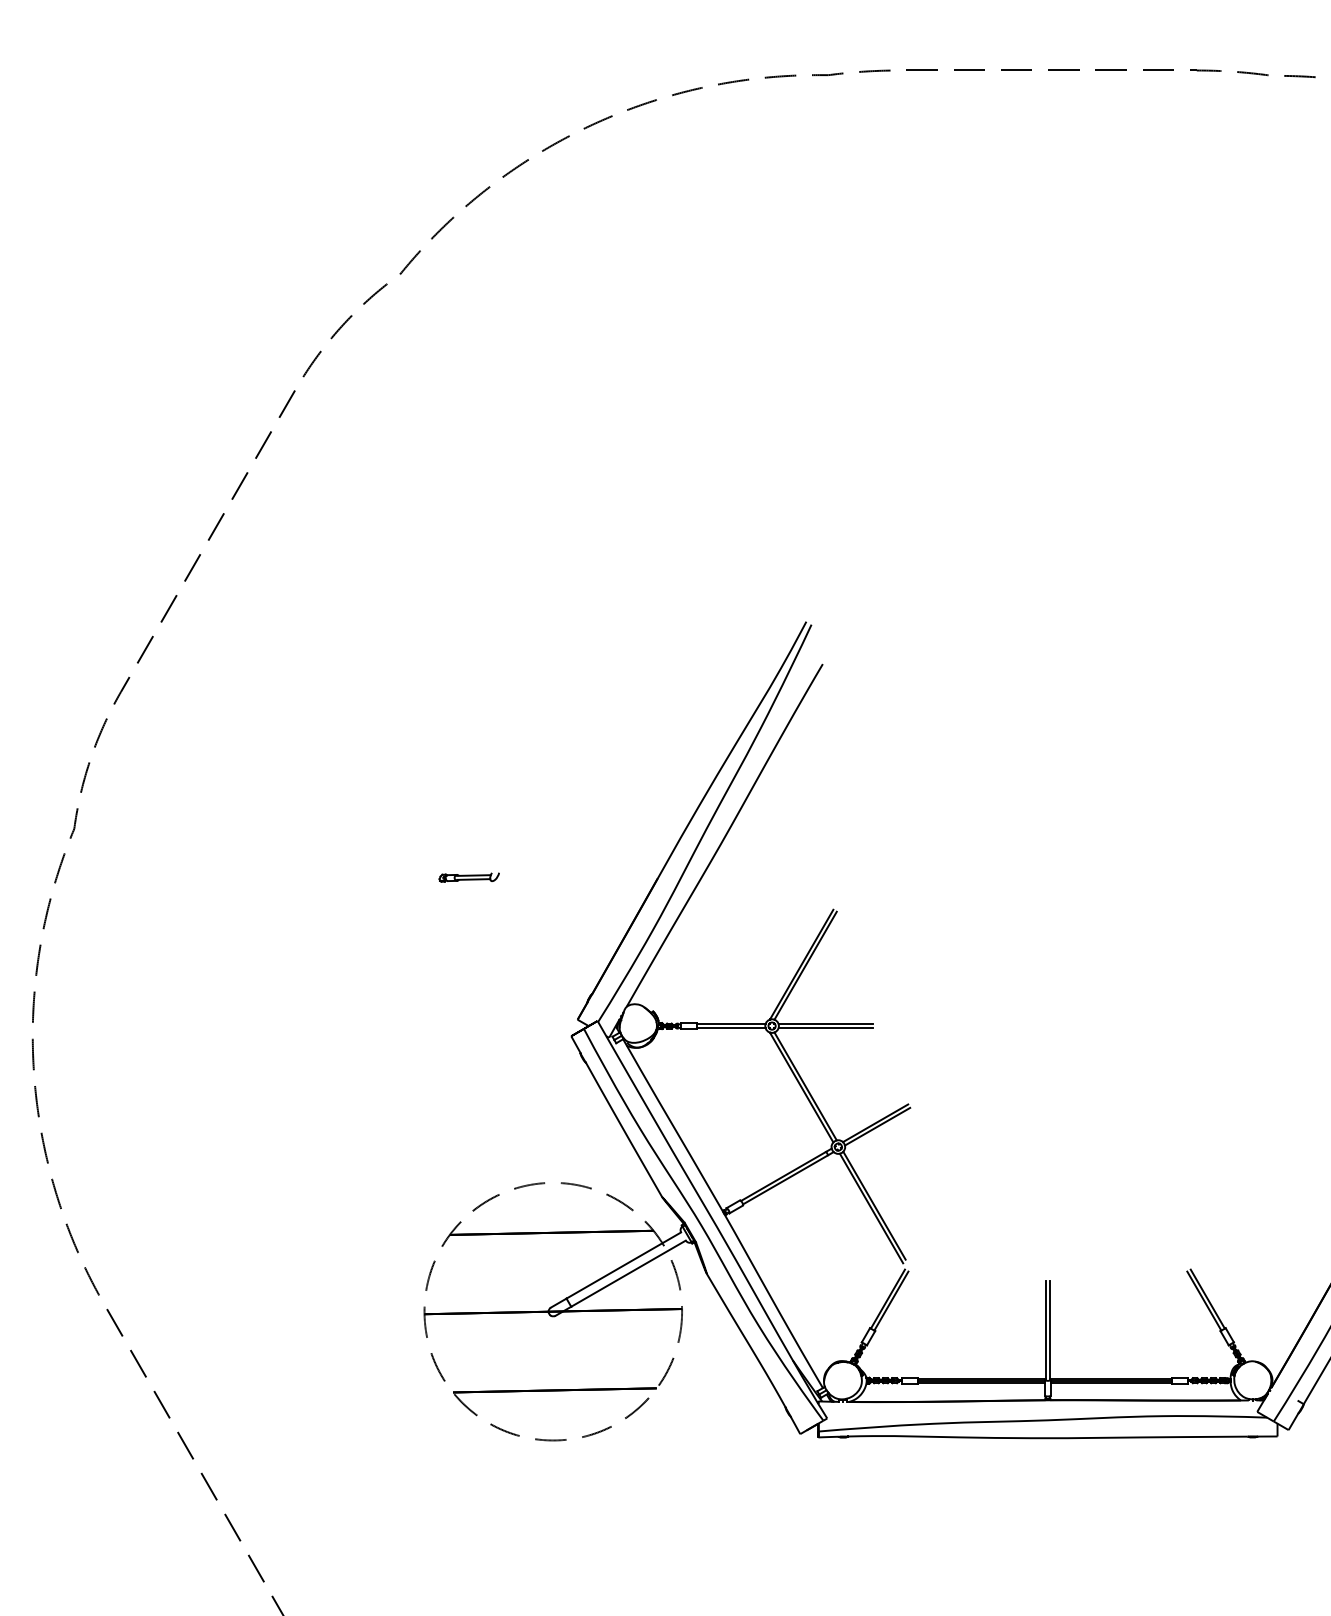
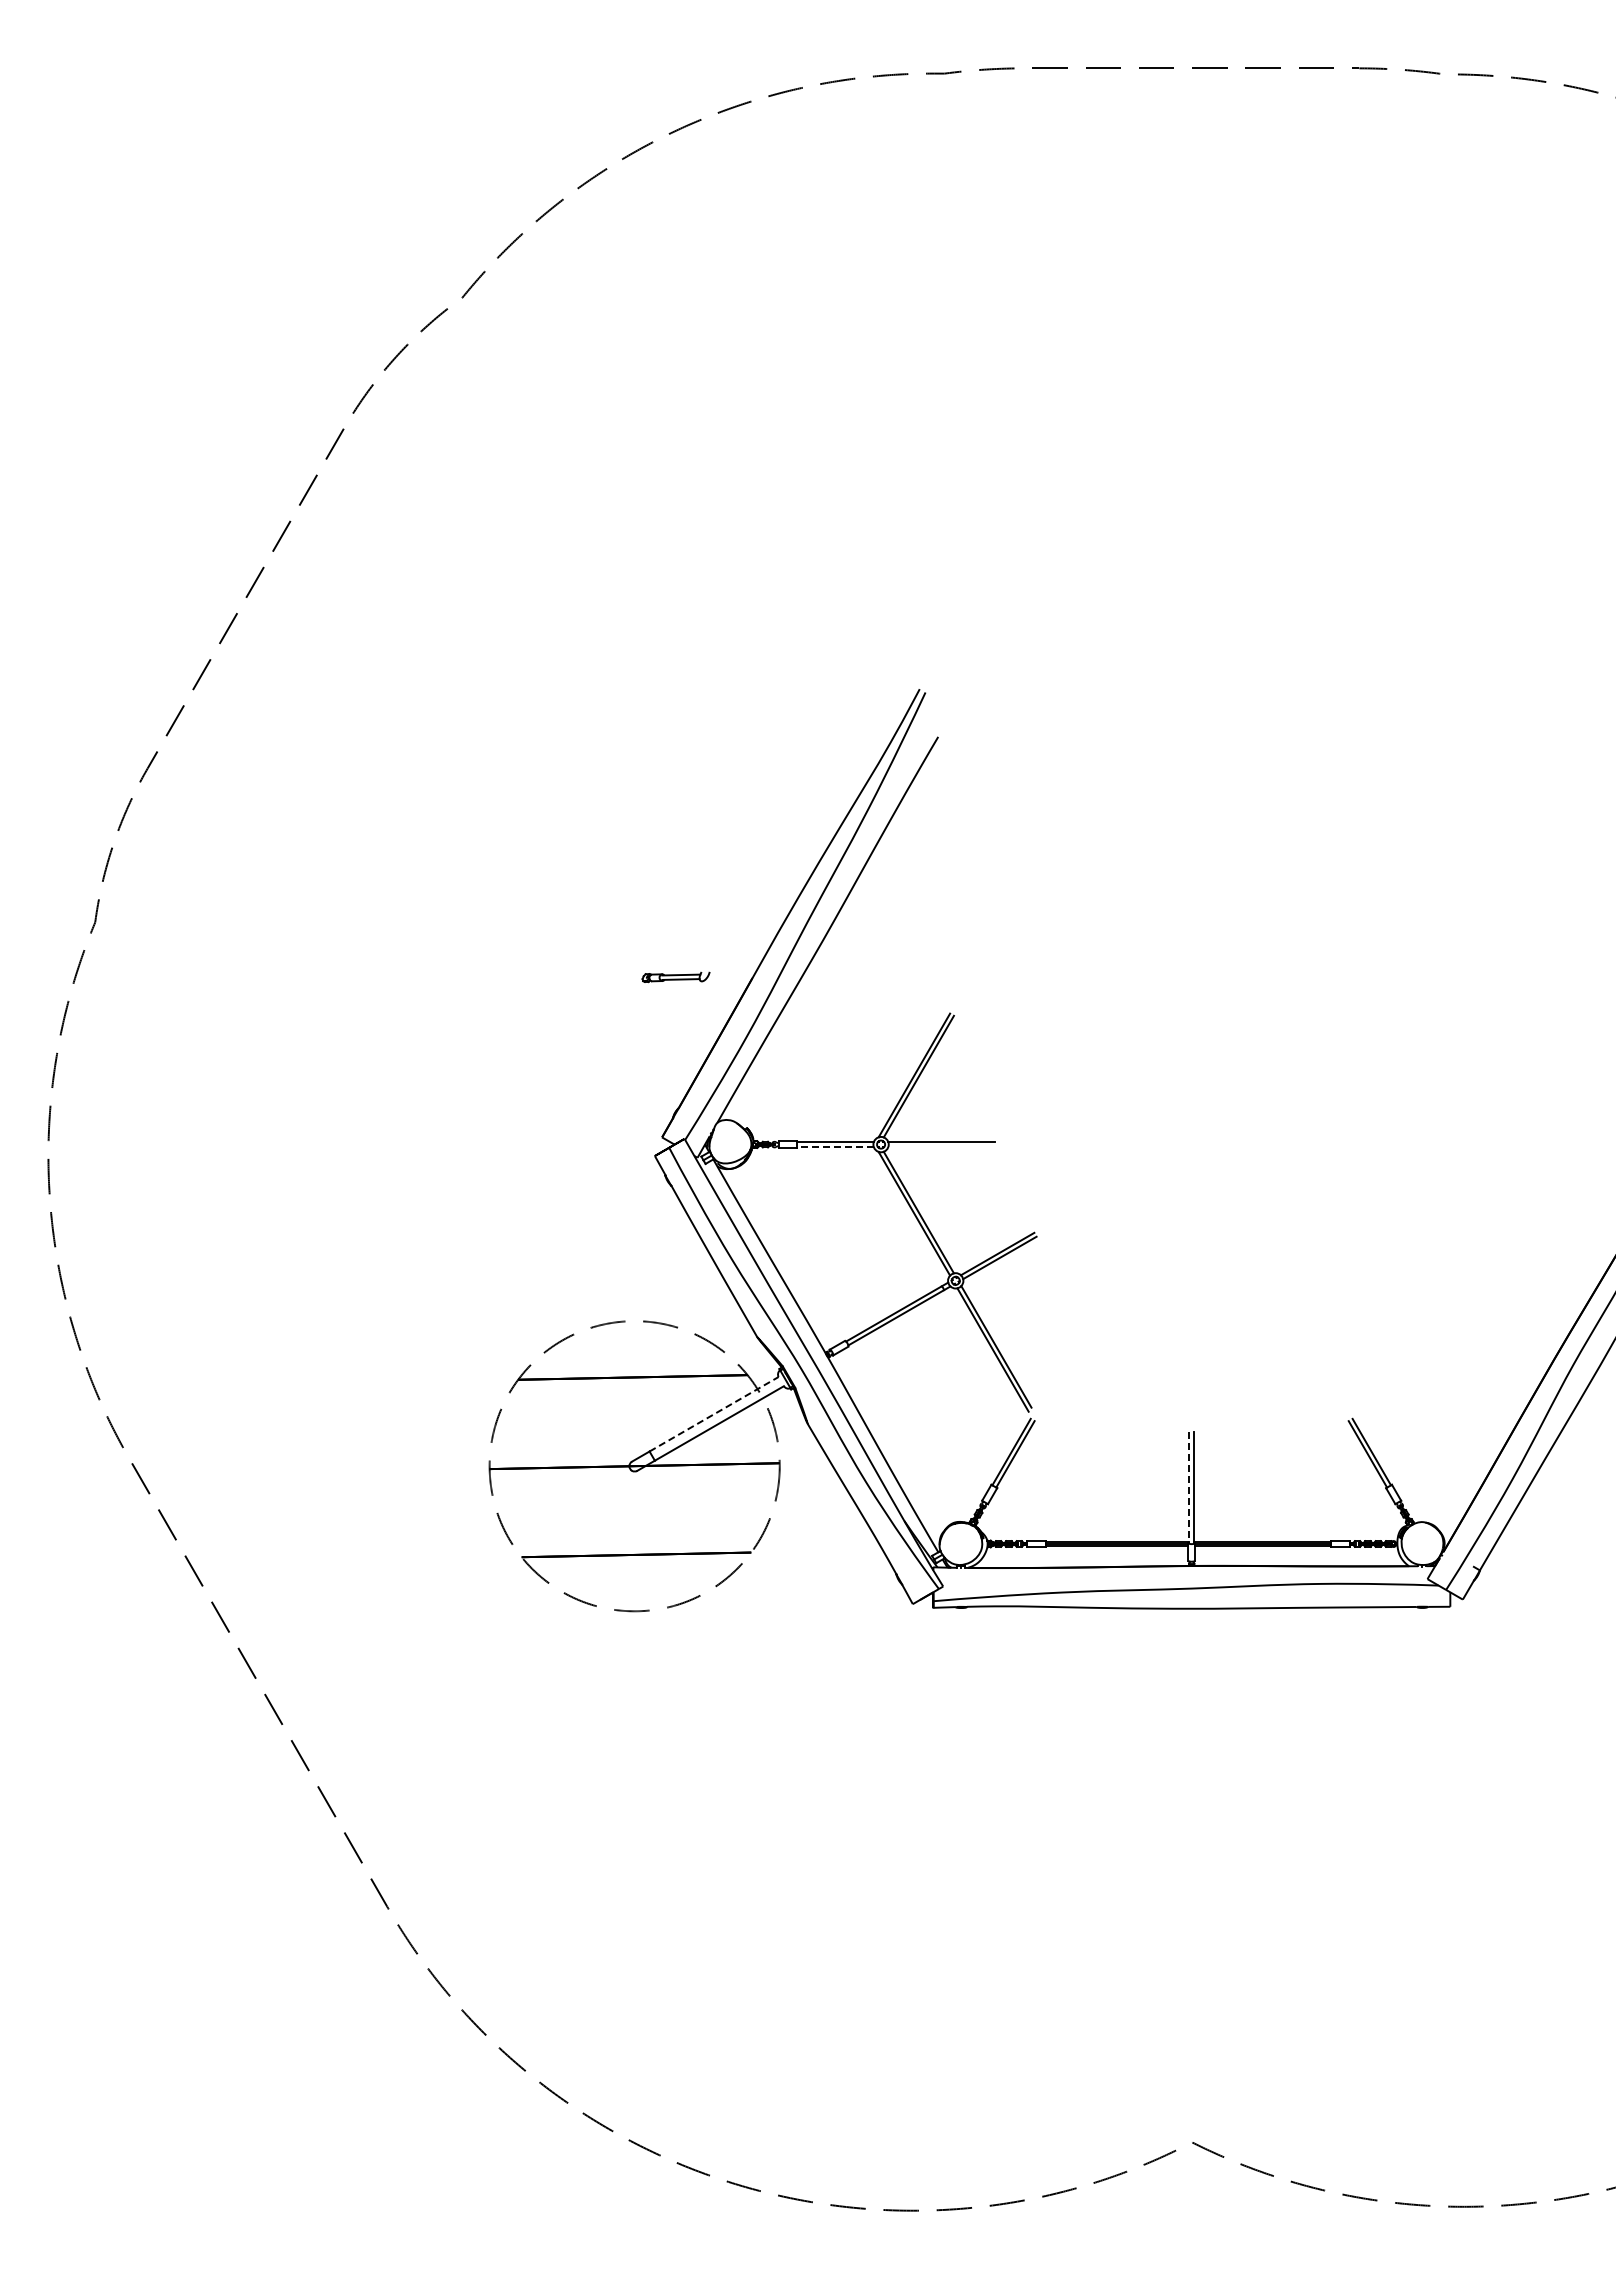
part: (468, 877) -> (675, 977), moved
line: (730, 1027) -> (834, 1146), solid -> dashed
line: (825, 1027) -> (941, 1146), removed
line: (624, 1265) -> (714, 1414), solid -> dashed
line: (1045, 1330) -> (1189, 1487), solid -> dashed

